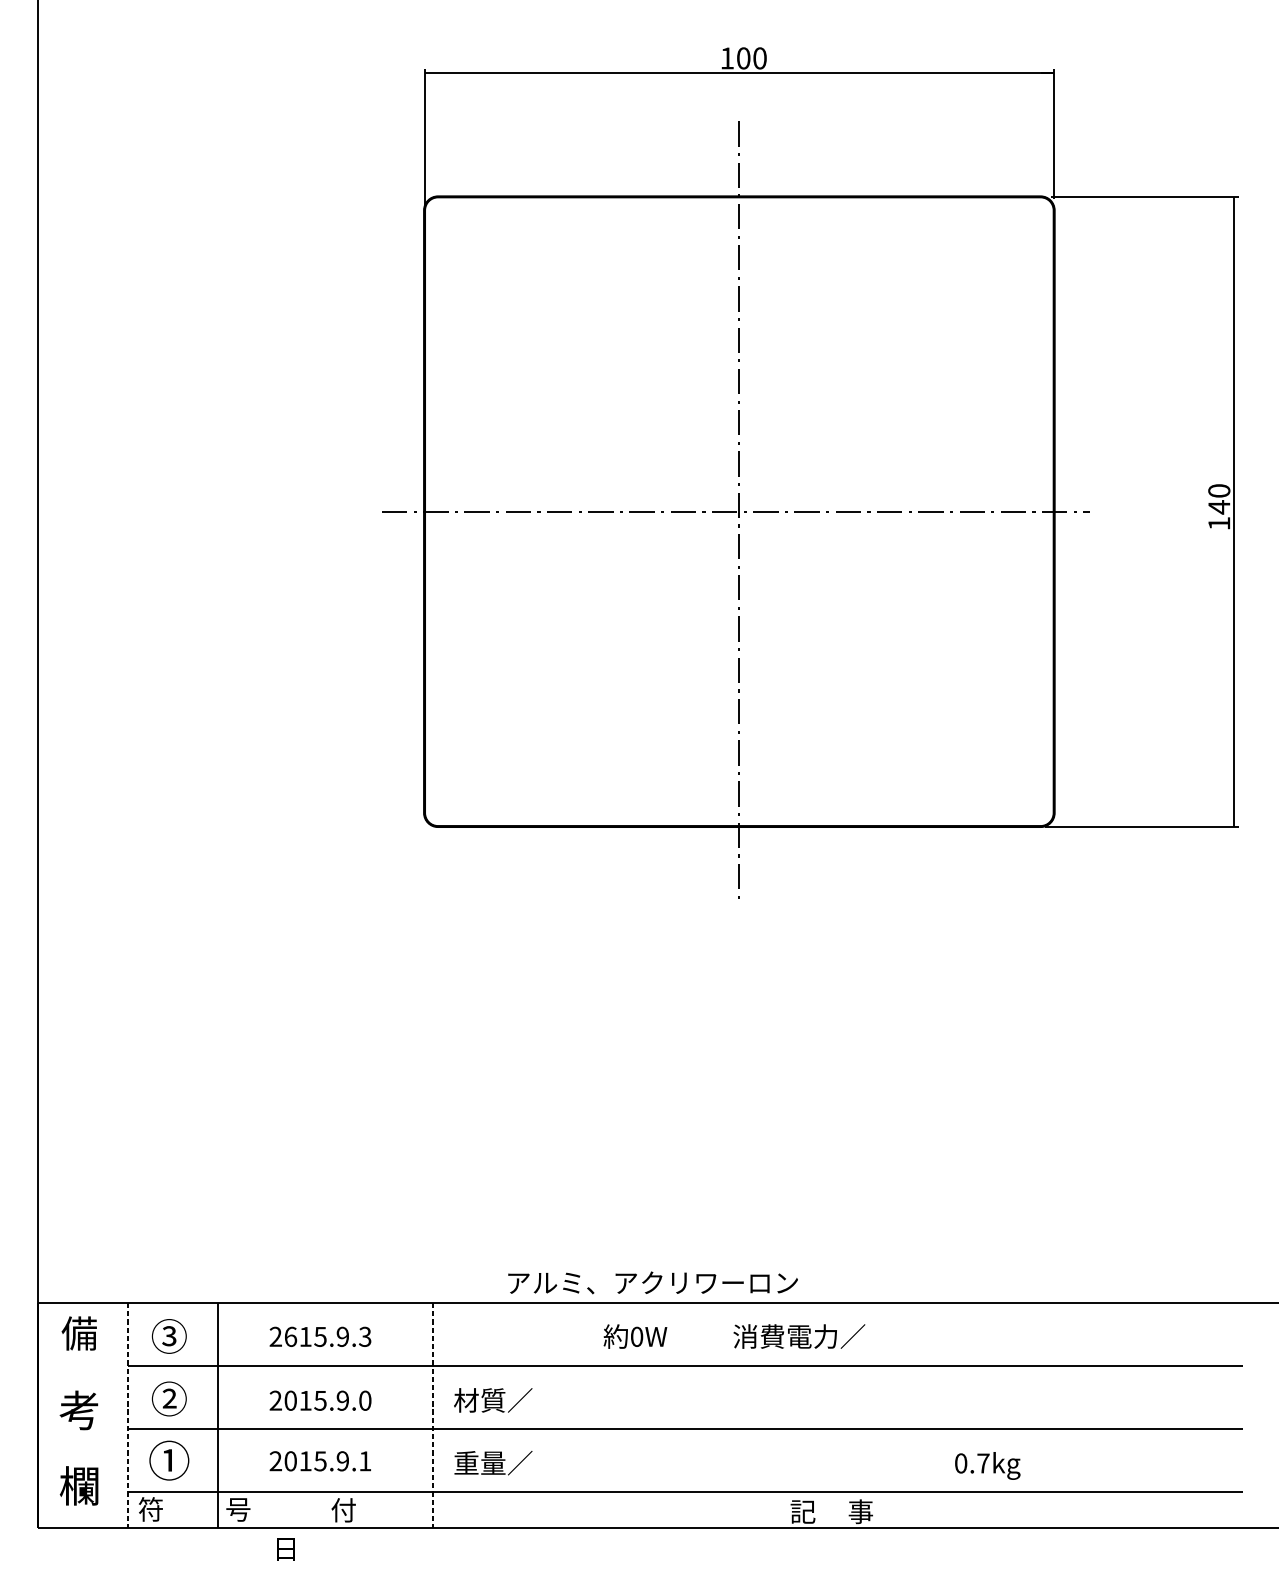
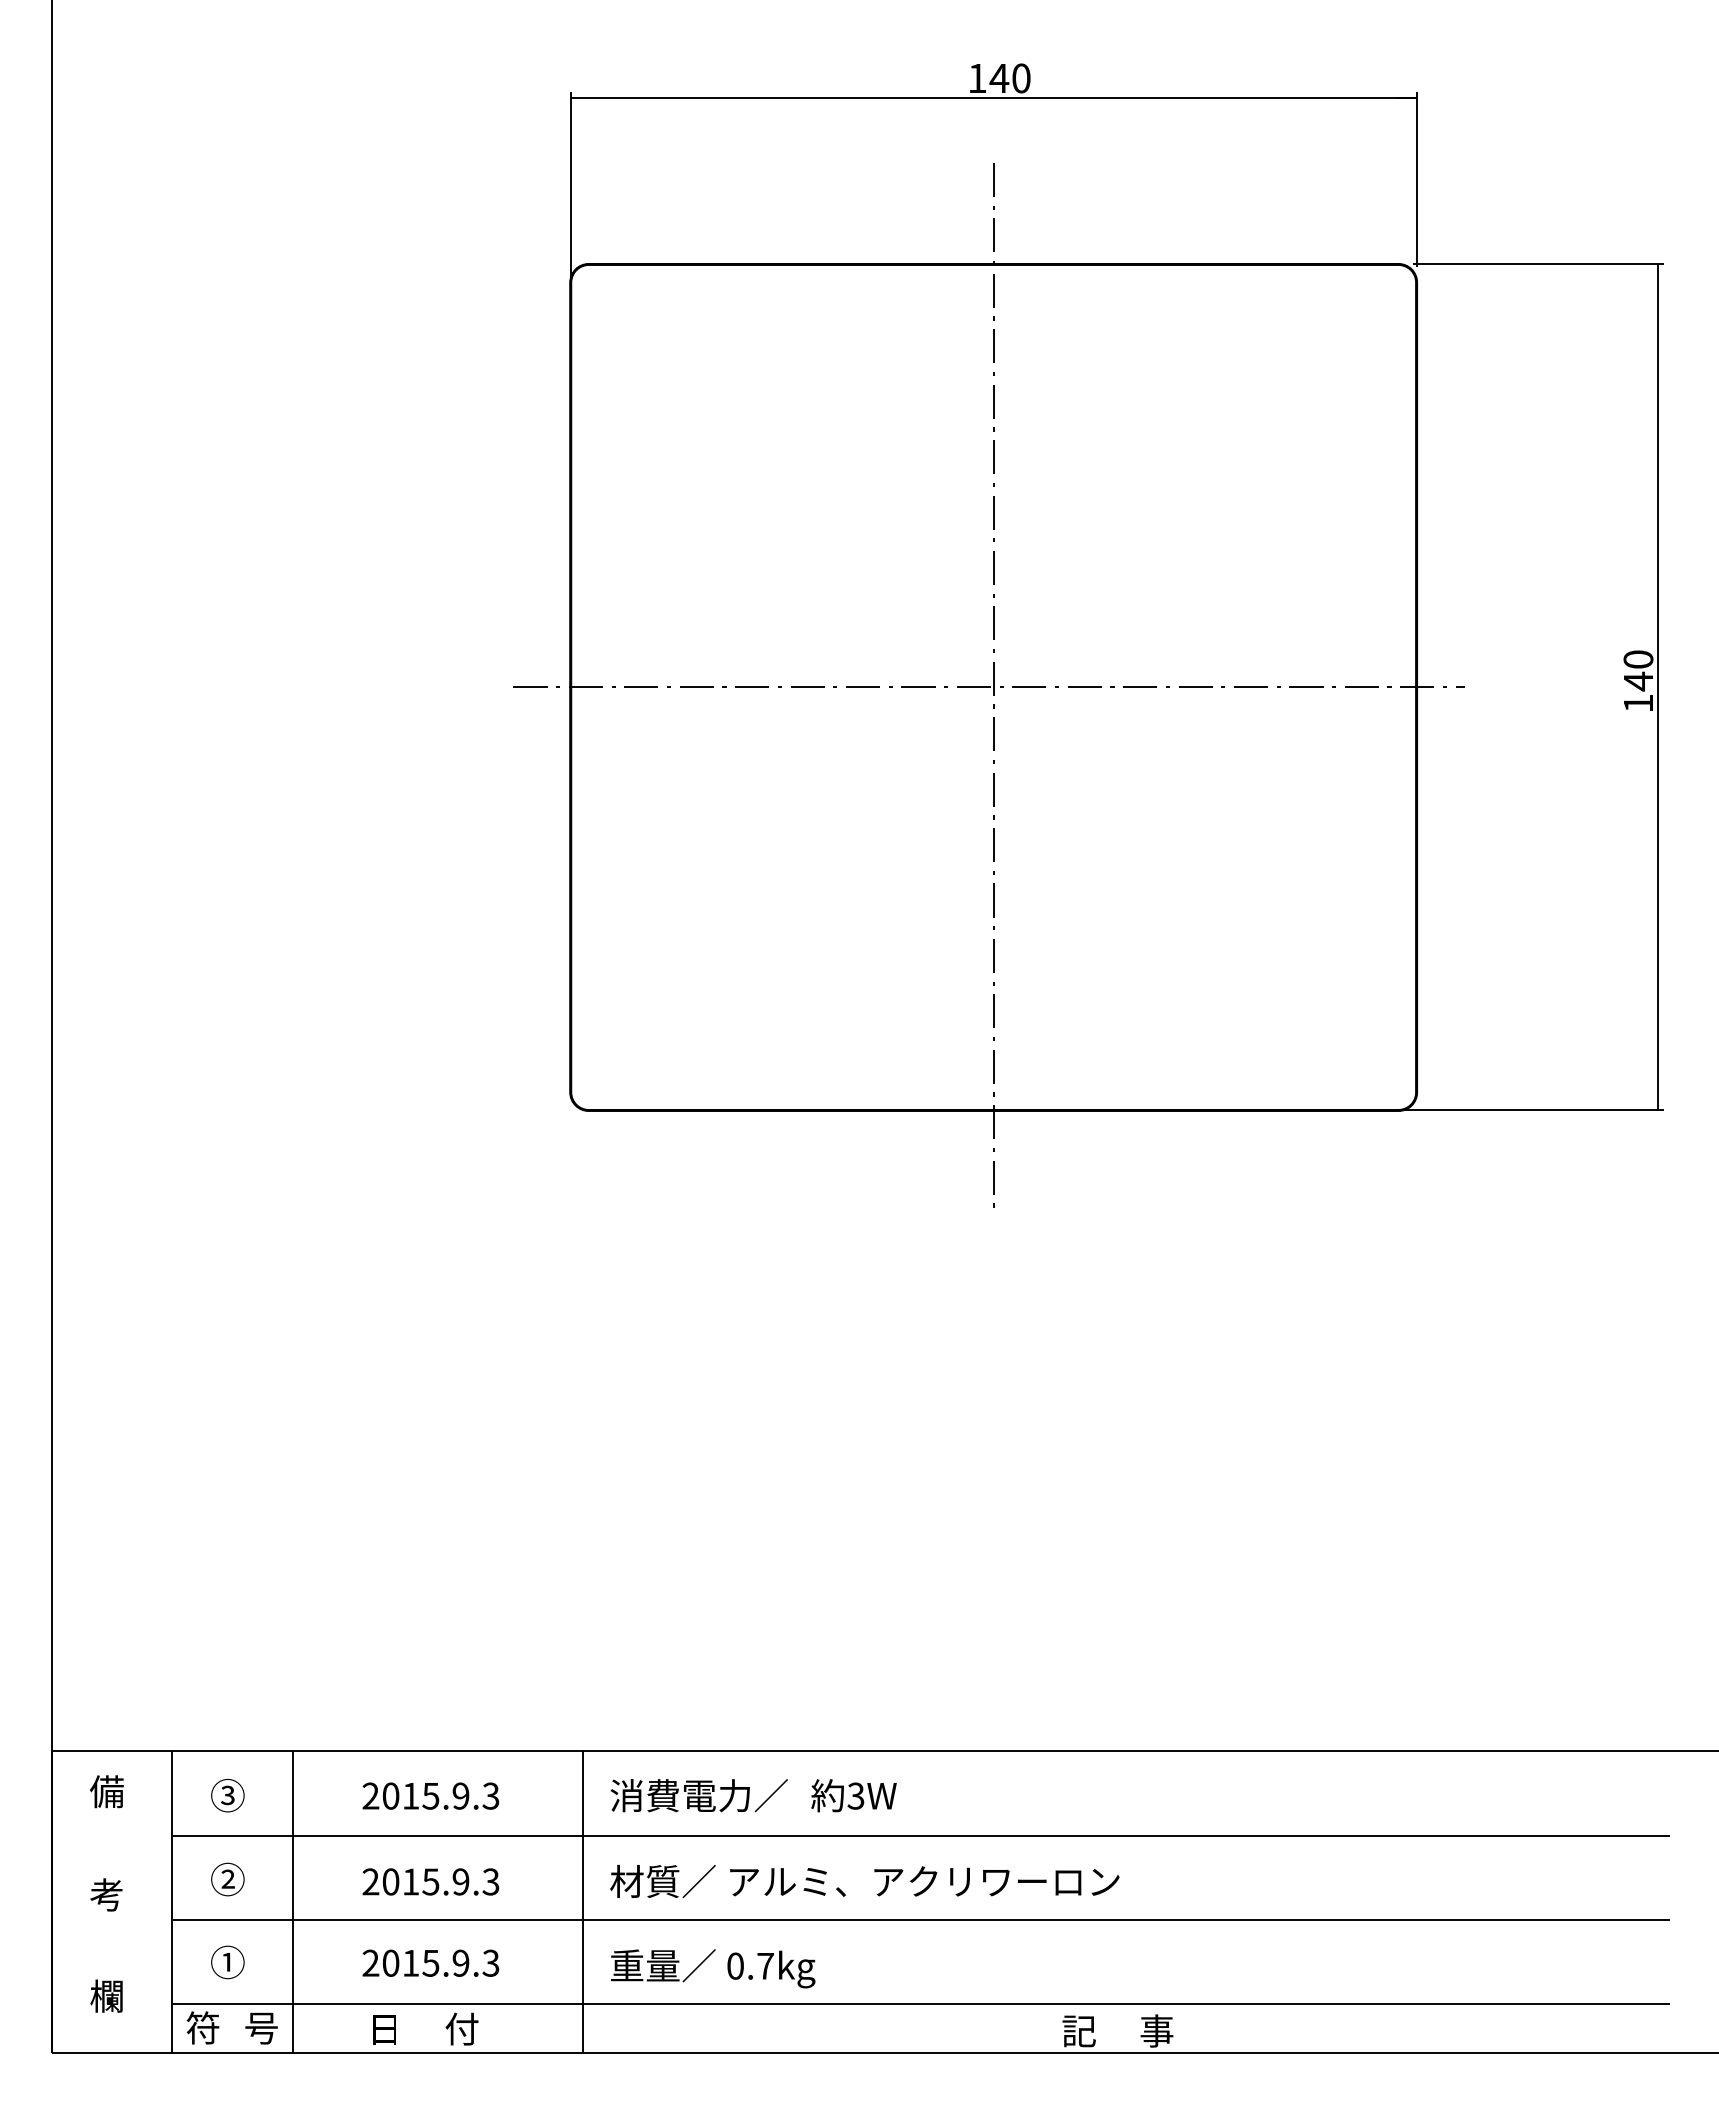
text: (743, 58) -> (999, 78), 100 -> 140
text: (652, 1282) -> (924, 1881), moved
part: (79, 1333) -> (106, 1791), size x0.71
part: (169, 1336) -> (227, 1795), size x0.71
text: (290, 1336) -> (390, 1795), 2615.9.3 -> 2015.9.3
text: (636, 1336) -> (855, 1795), 0W -> 3W
text: (798, 1336) -> (698, 1795), moved
part: (169, 1398) -> (227, 1879), size x0.71
text: (364, 1400) -> (490, 1881), 2015.9.0 -> 2015.9.3
part: (79, 1410) -> (106, 1894), size x0.62
line: (128, 1415) -> (172, 1901), dashed -> solid
line: (433, 1415) -> (582, 1901), dashed -> solid
part: (169, 1460) -> (227, 1962), size x0.62
text: (364, 1460) -> (490, 1962), 2015.9.1 -> 2015.9.3
text: (987, 1465) -> (771, 1969), moved
part: (79, 1485) -> (106, 1995), size x0.62
part: (238, 1509) -> (261, 2028), moved
part: (285, 1549) -> (384, 2029), moved

